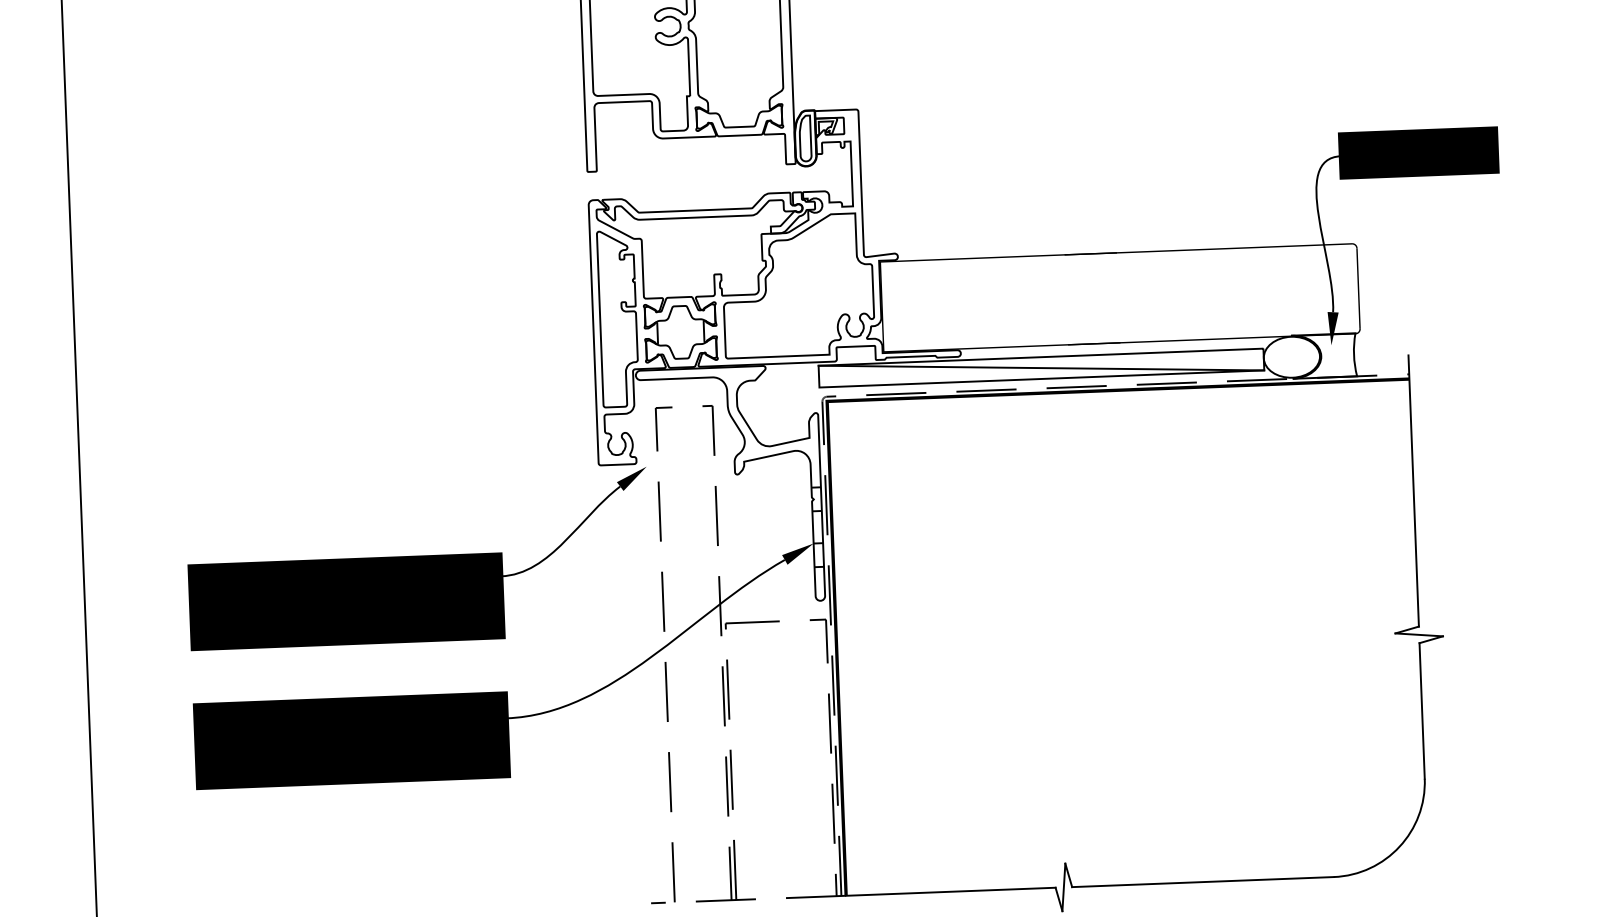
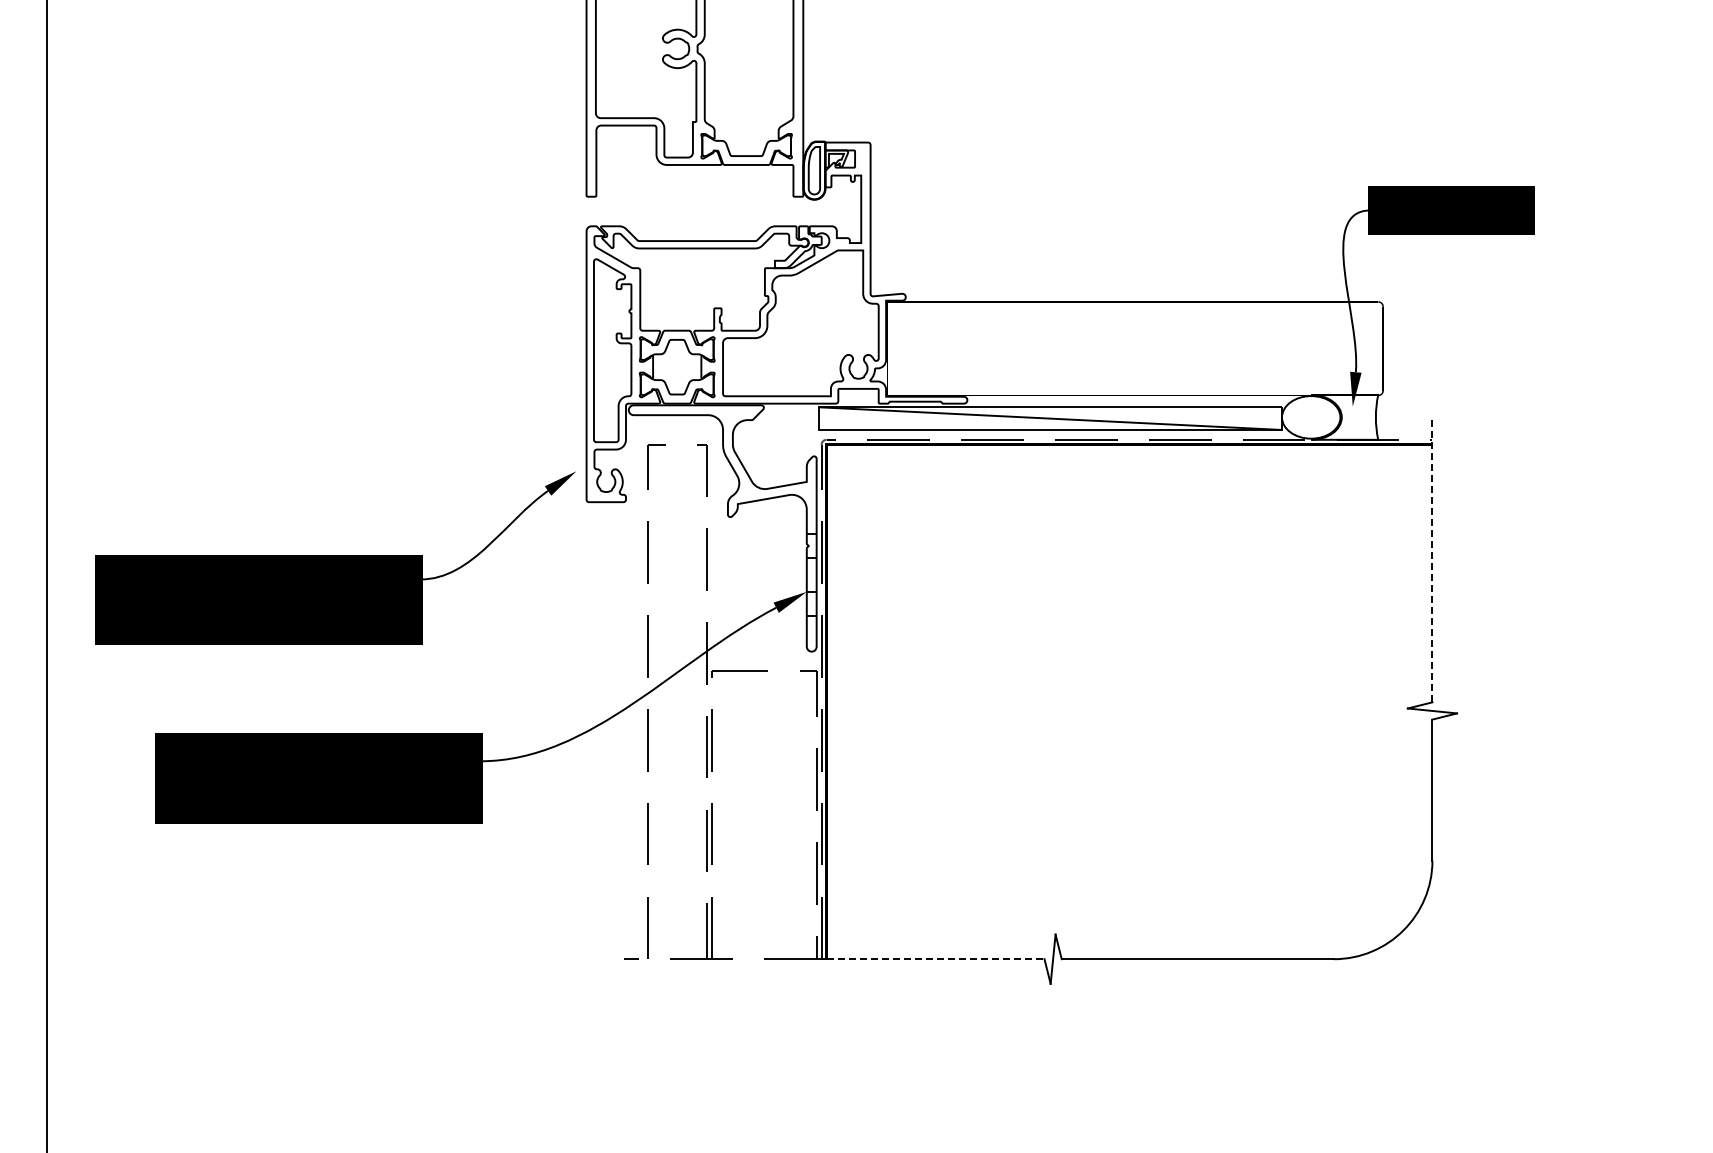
line: (1413, 490) -> (1432, 560), solid -> dashed
part: (418, 558) -> (335, 557), moved
line: (950, 892) -> (935, 959), solid -> dashed

